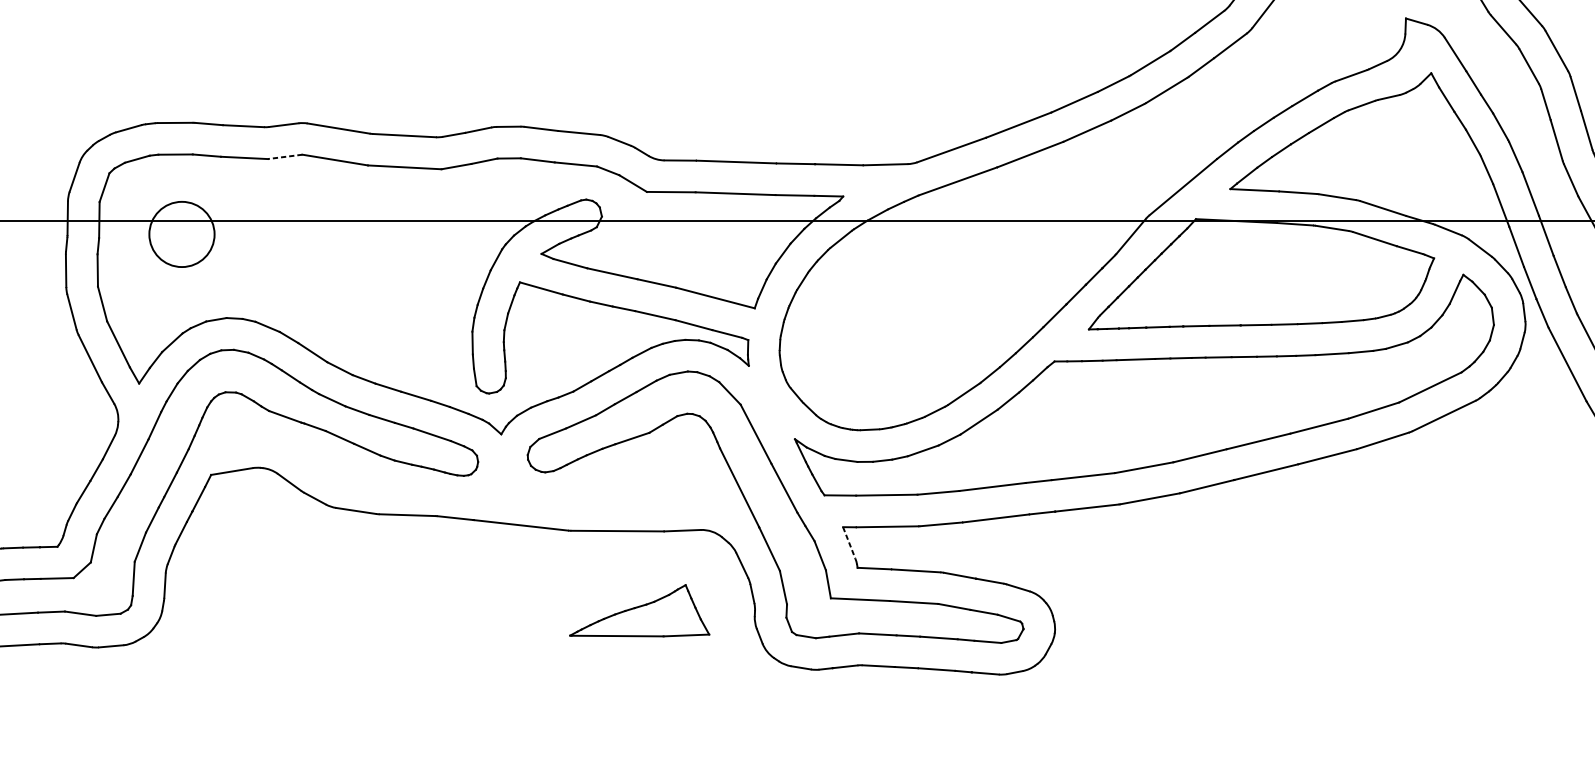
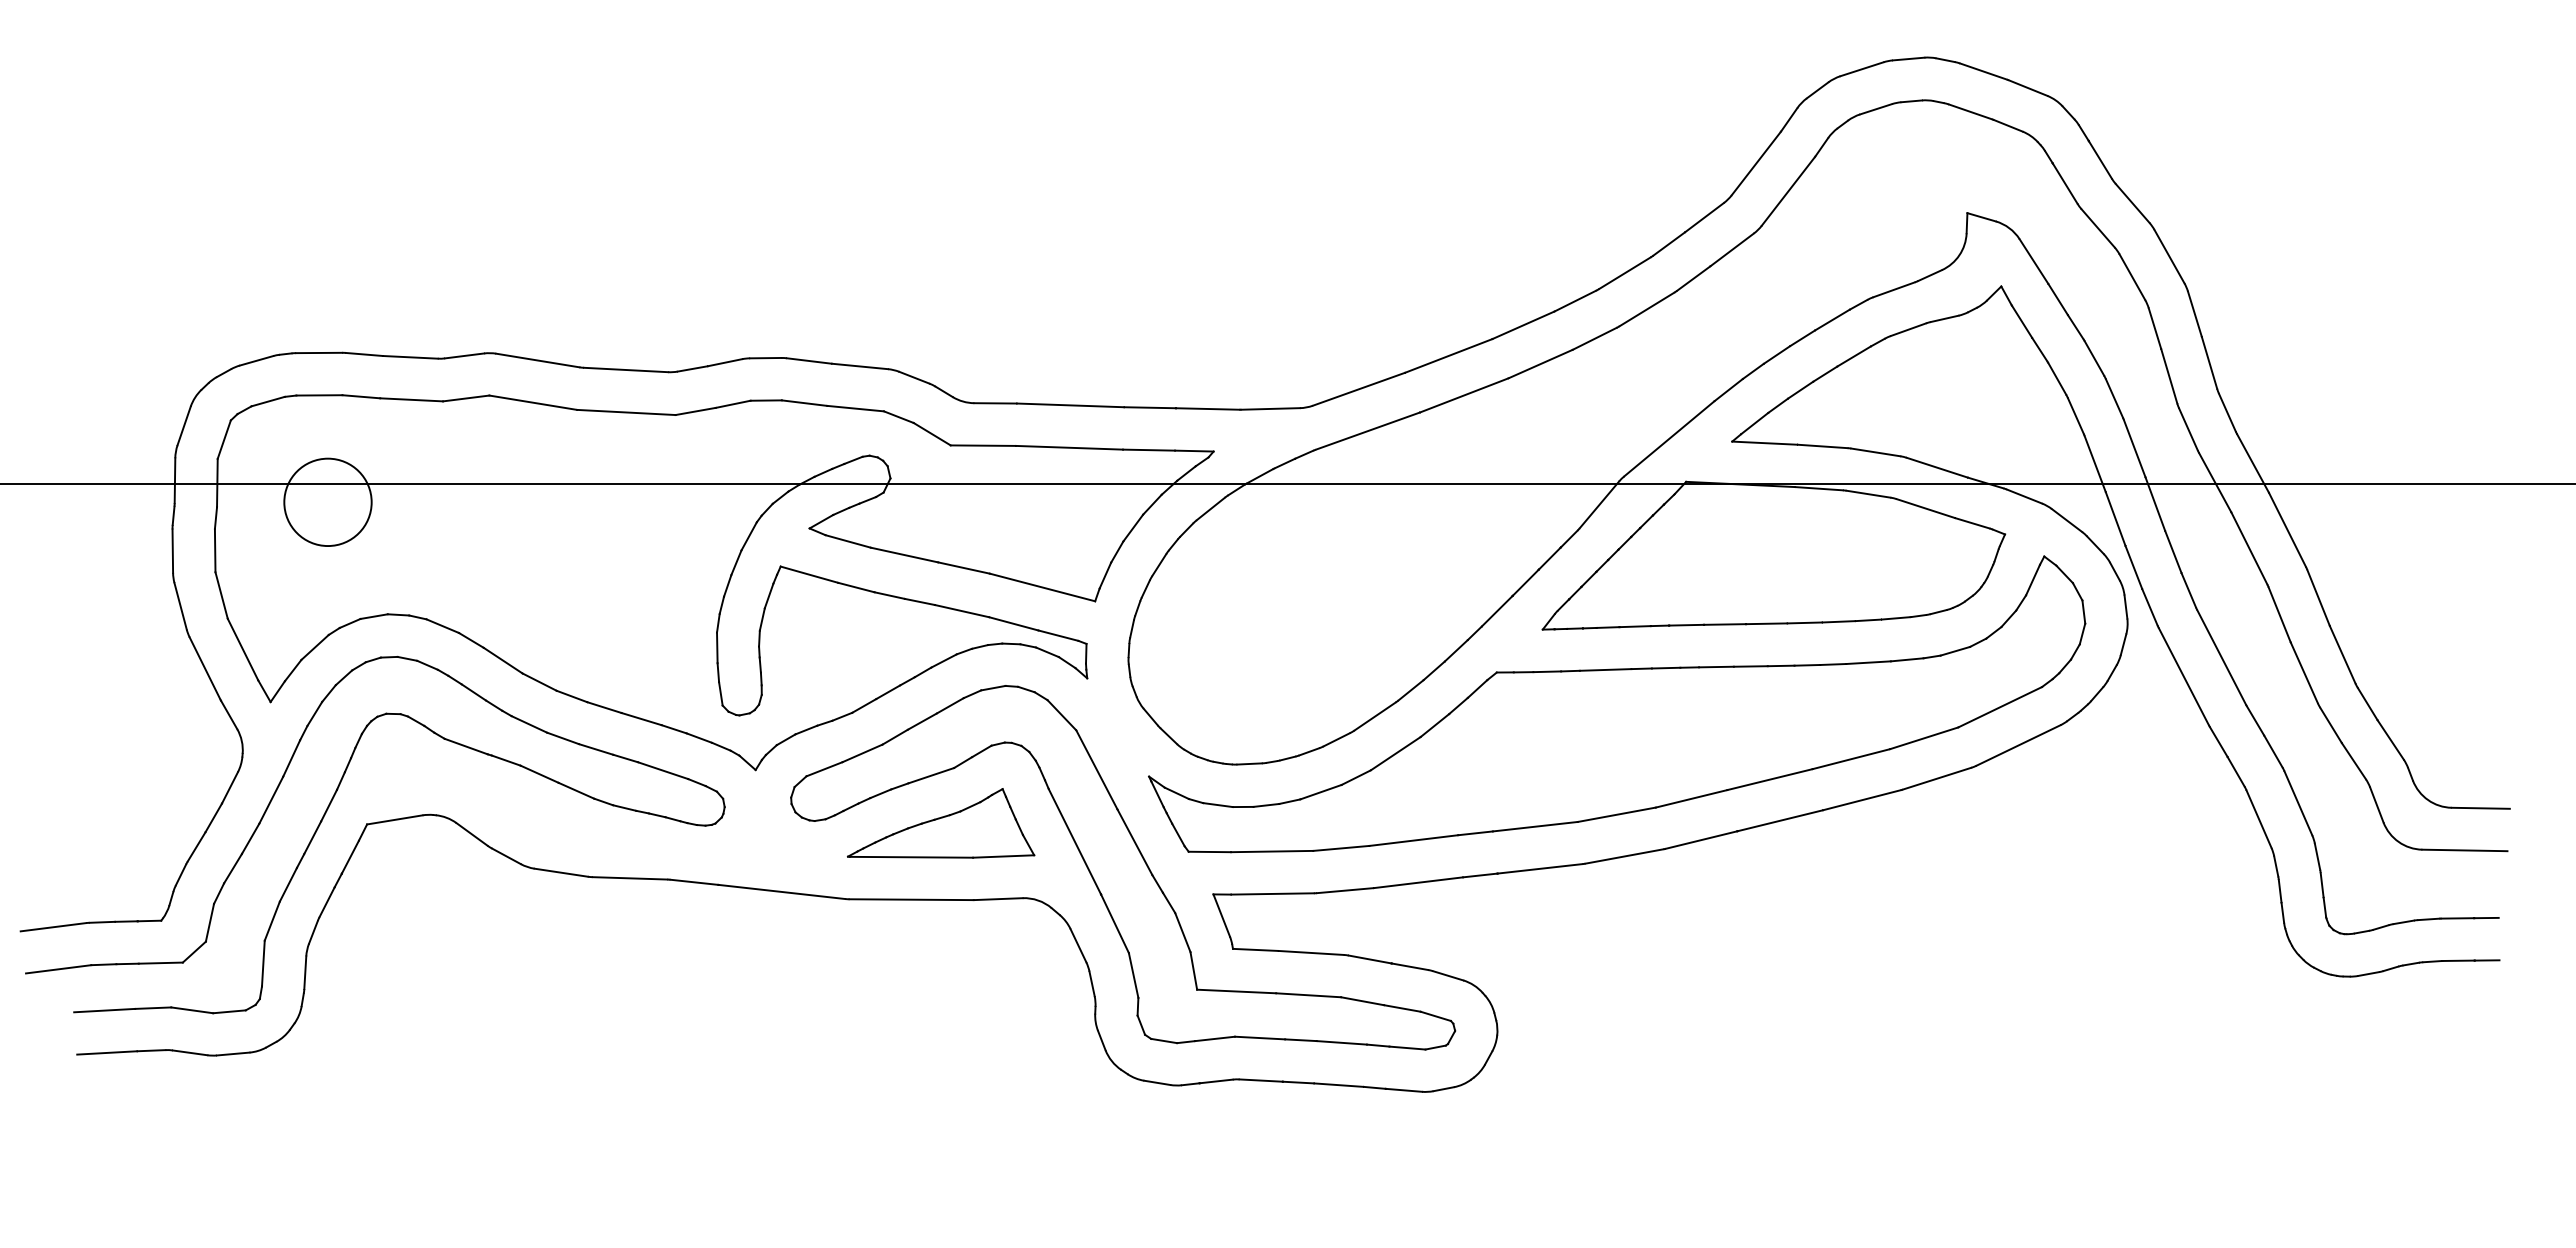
line: (284, 156) -> (465, 398), dashed -> solid
line: (849, 542) -> (1221, 915), dashed -> solid
part: (640, 610) -> (941, 823), moved

